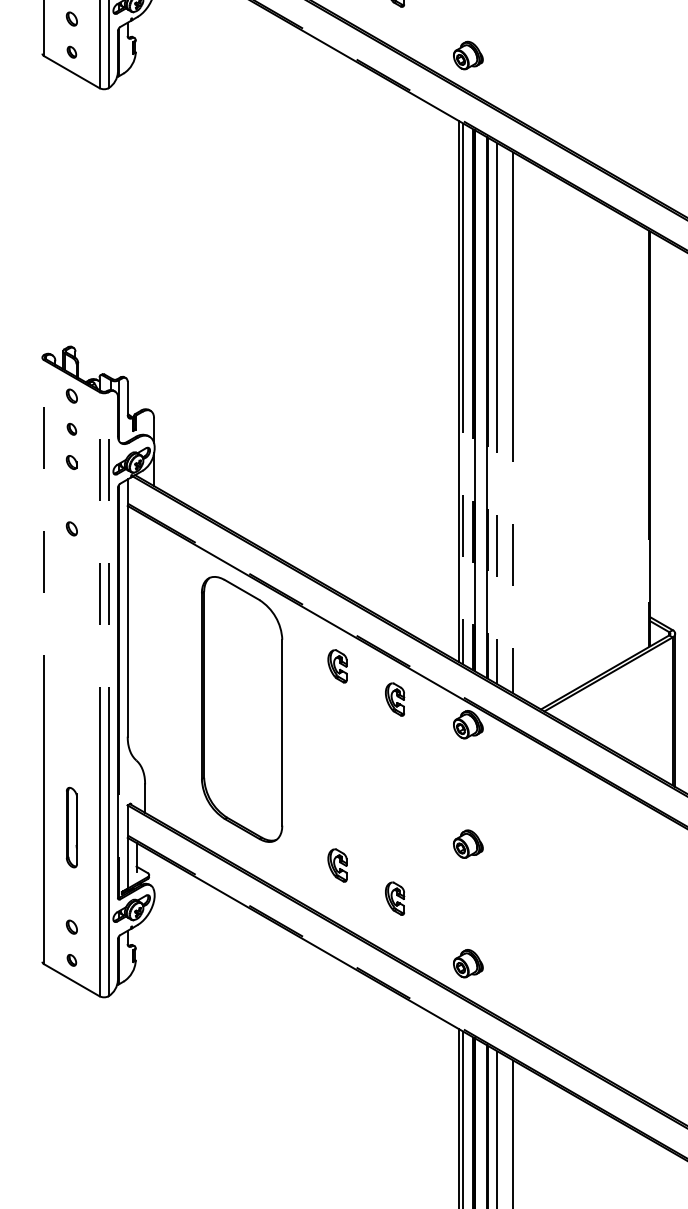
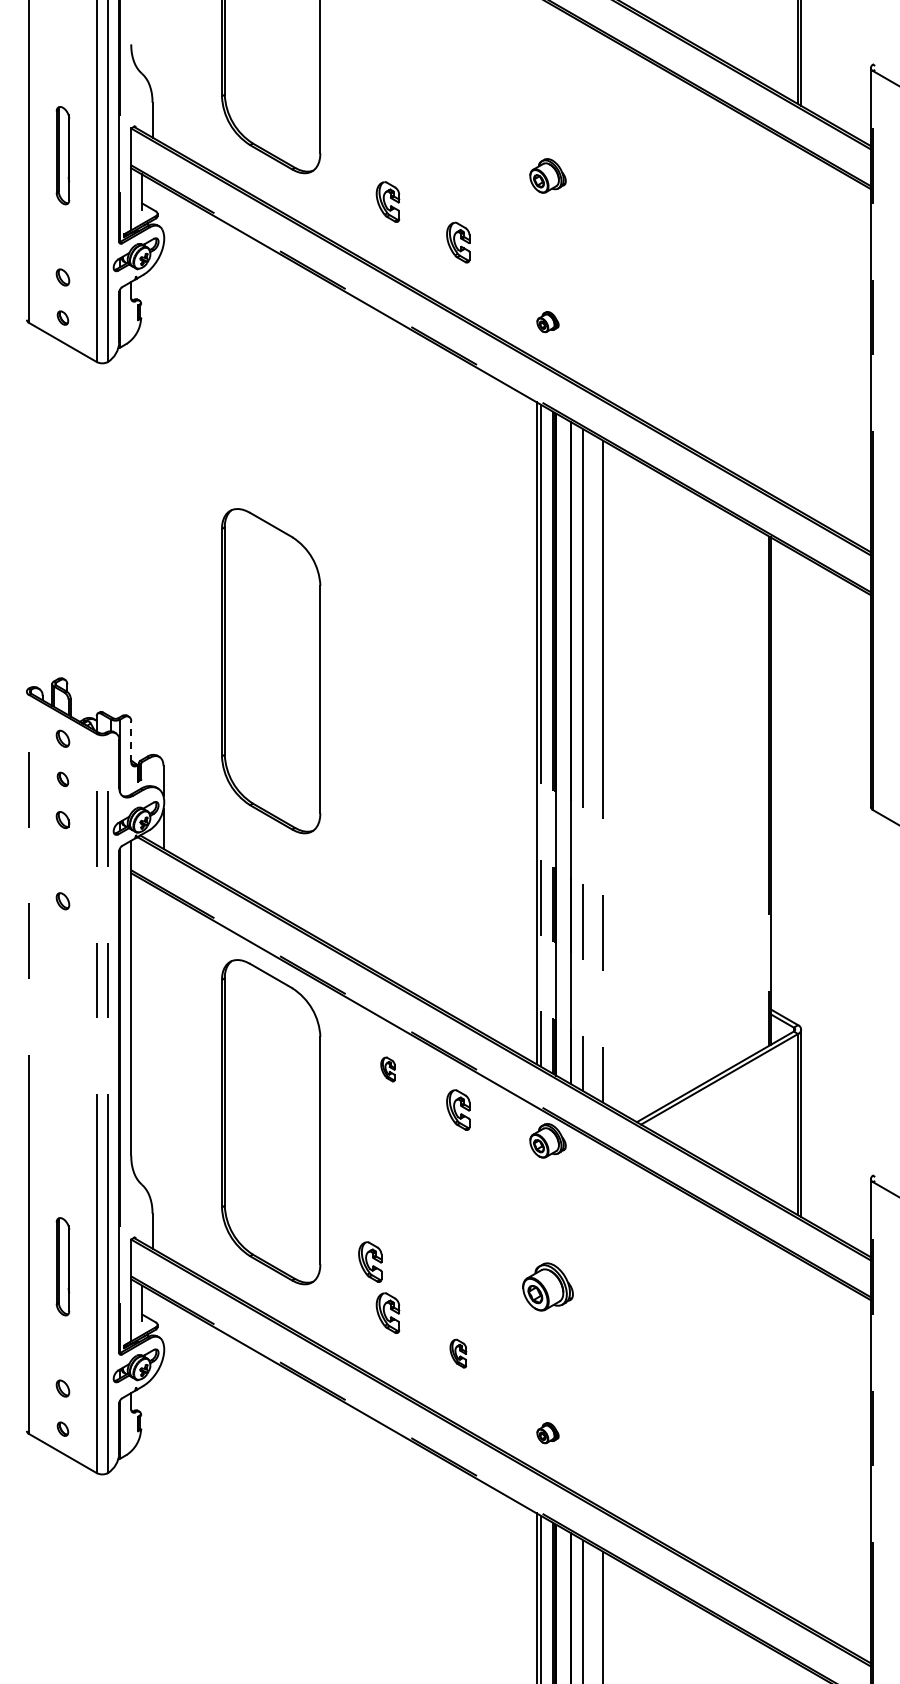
part: (467, 55) -> (547, 321), size x0.6
part: (242, 341) -> (271, 671), added
line: (127, 398) -> (131, 741), solid -> dashed
part: (337, 666) -> (387, 1069), size x0.6
part: (323, 823) -> (370, 1261), added
part: (467, 843) -> (547, 1286), size x1.4
part: (395, 898) -> (458, 1353), size x0.7
part: (467, 963) -> (547, 1432), size x0.6

